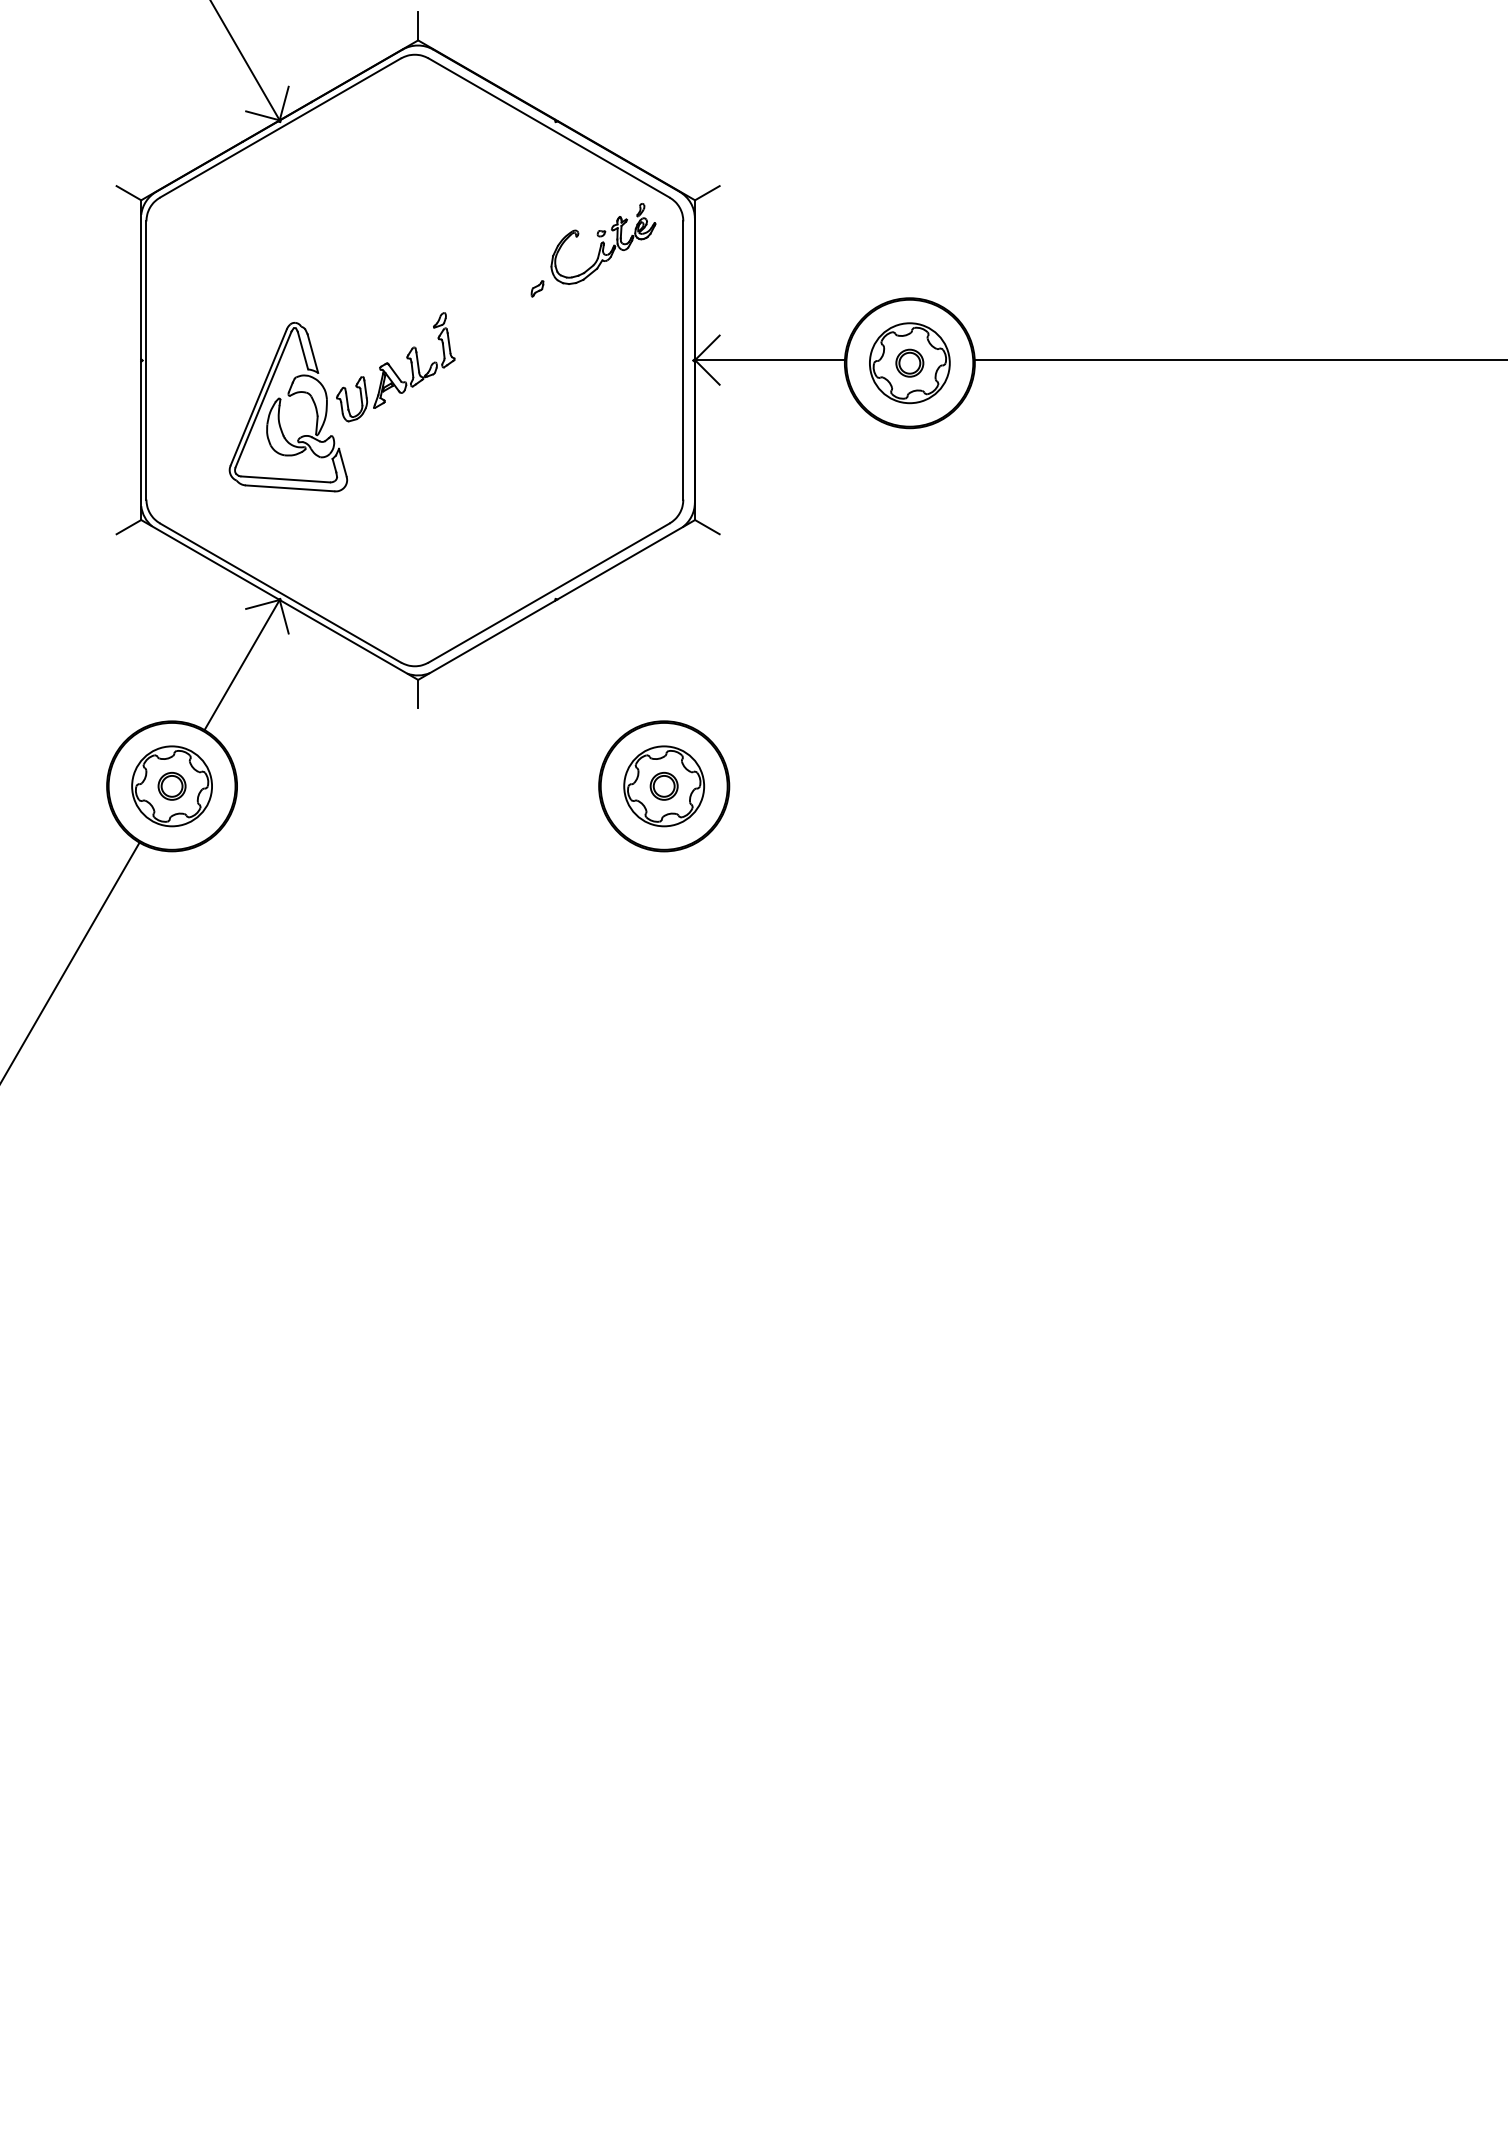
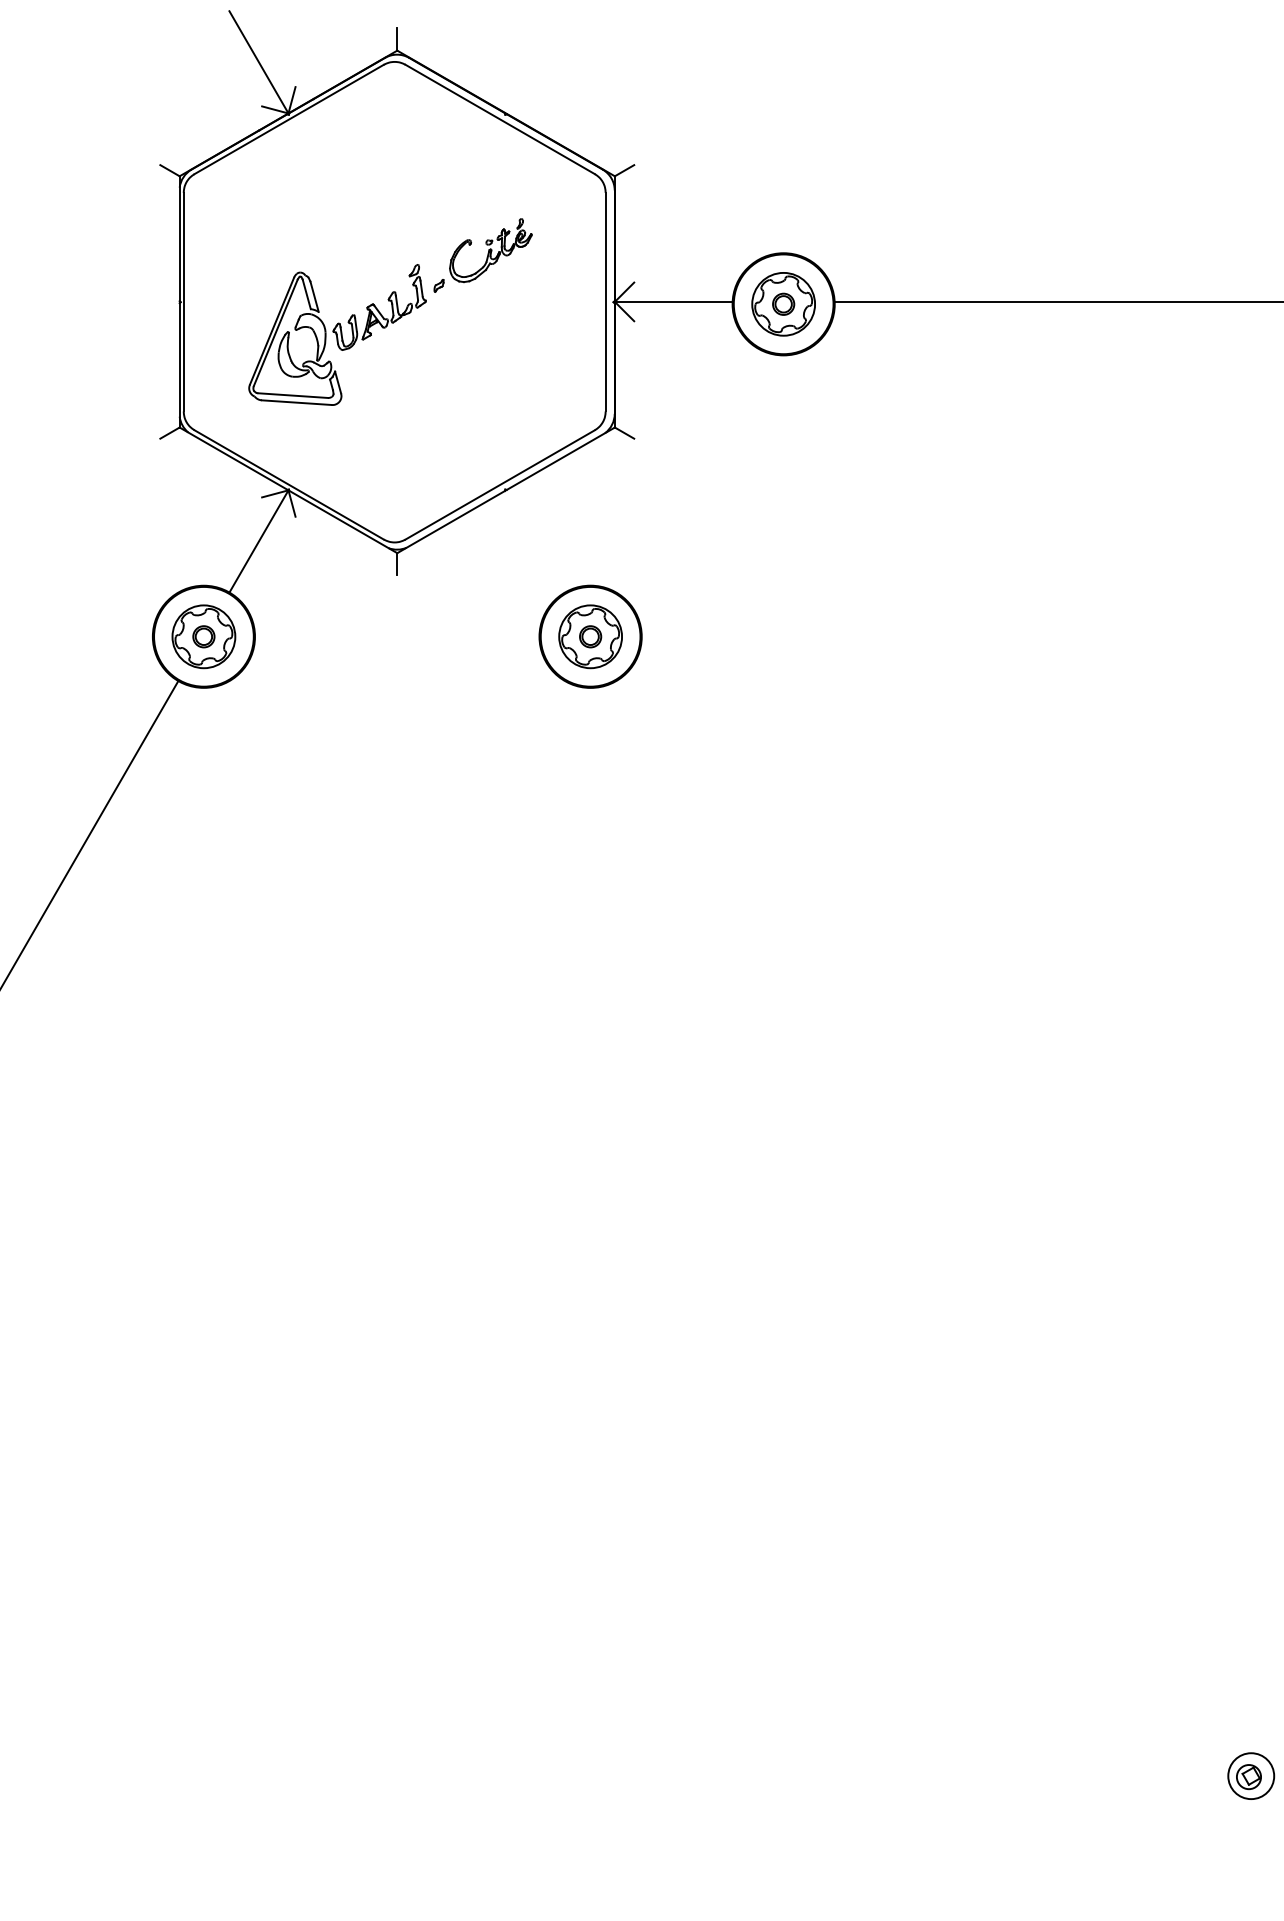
part: (592, 250) -> (482, 255), moved

